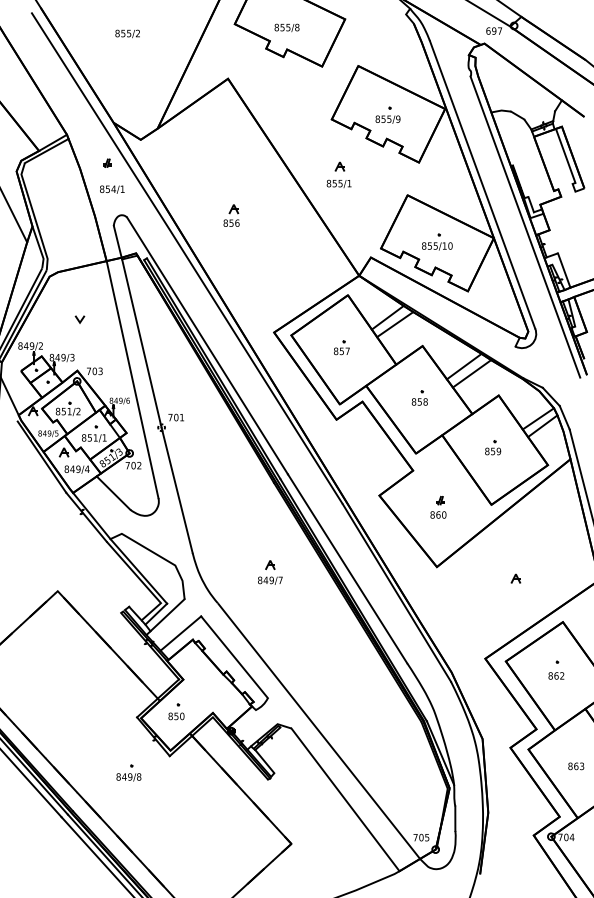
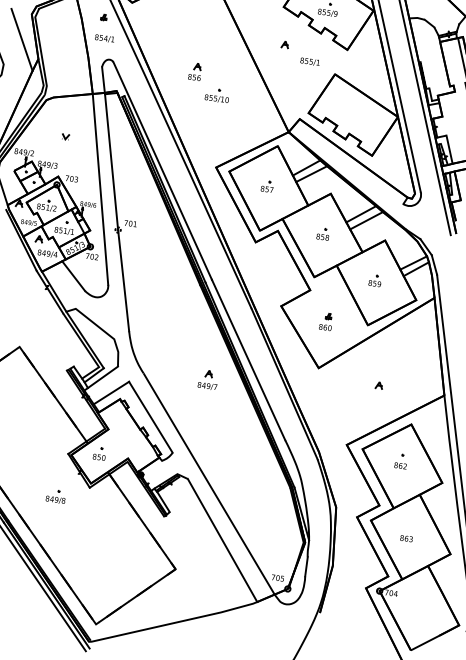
text: (338, 183) -> (309, 61), moved
part: (437, 241) -> (217, 95), moved
part: (270, 572) -> (208, 379), moved

